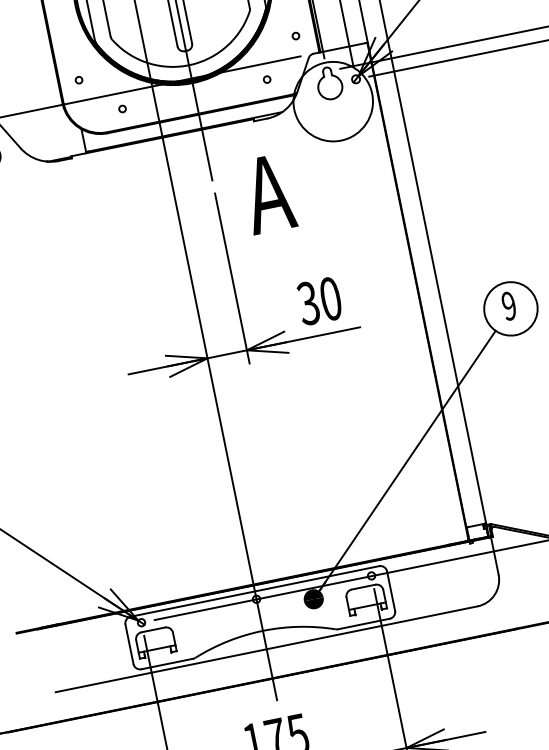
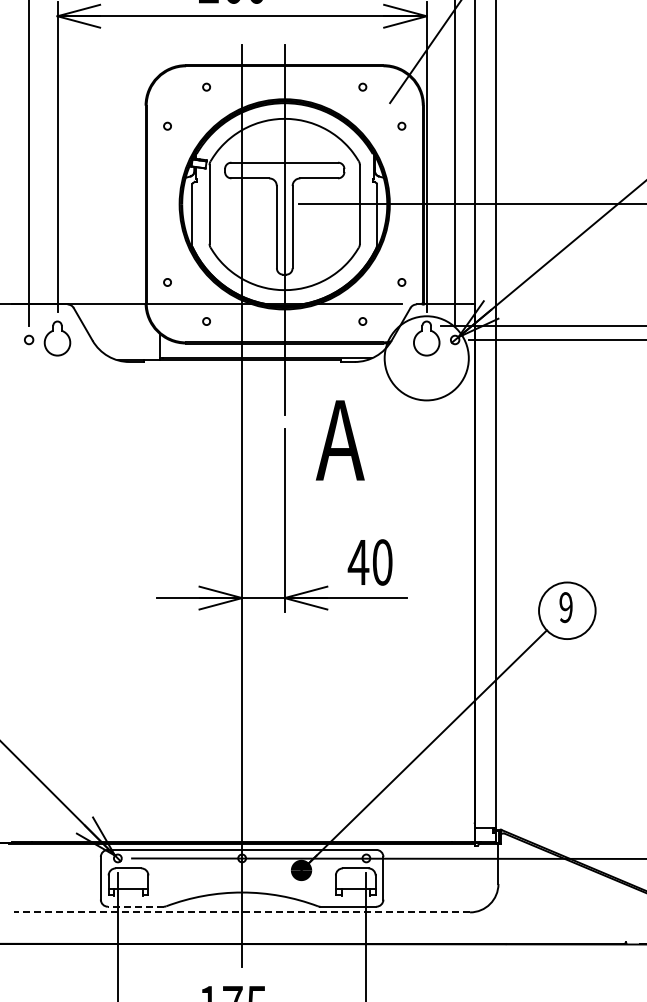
text: (308, 303) -> (358, 562), 30 -> 40
line: (267, 649) -> (242, 912), solid -> dashed
line: (166, 663) -> (135, 906), solid -> dashed

